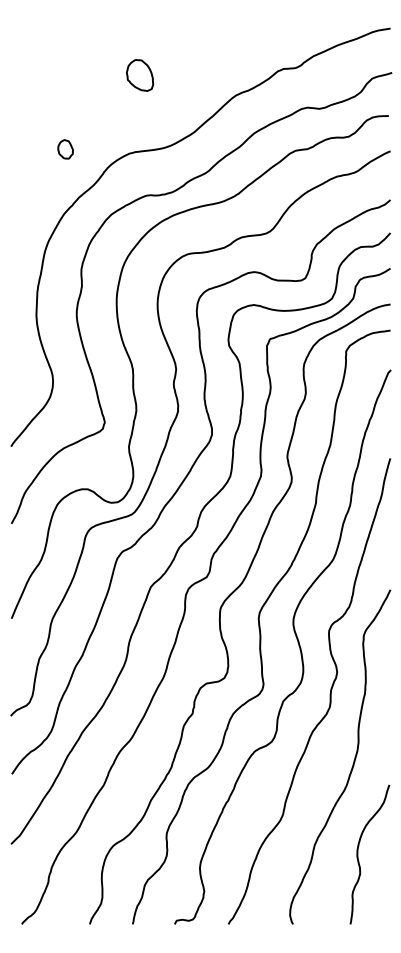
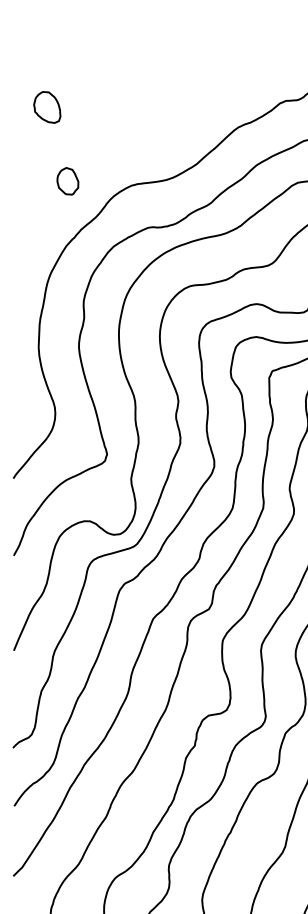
part: (140, 75) -> (47, 107), moved
part: (65, 149) -> (67, 181), size x1.43

